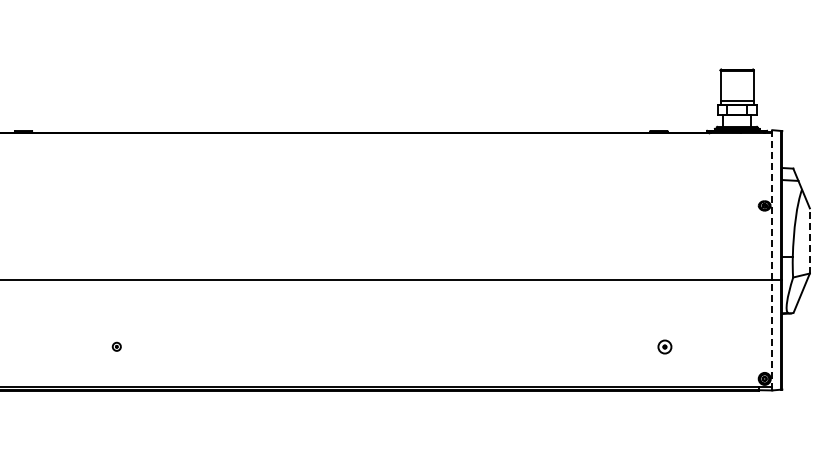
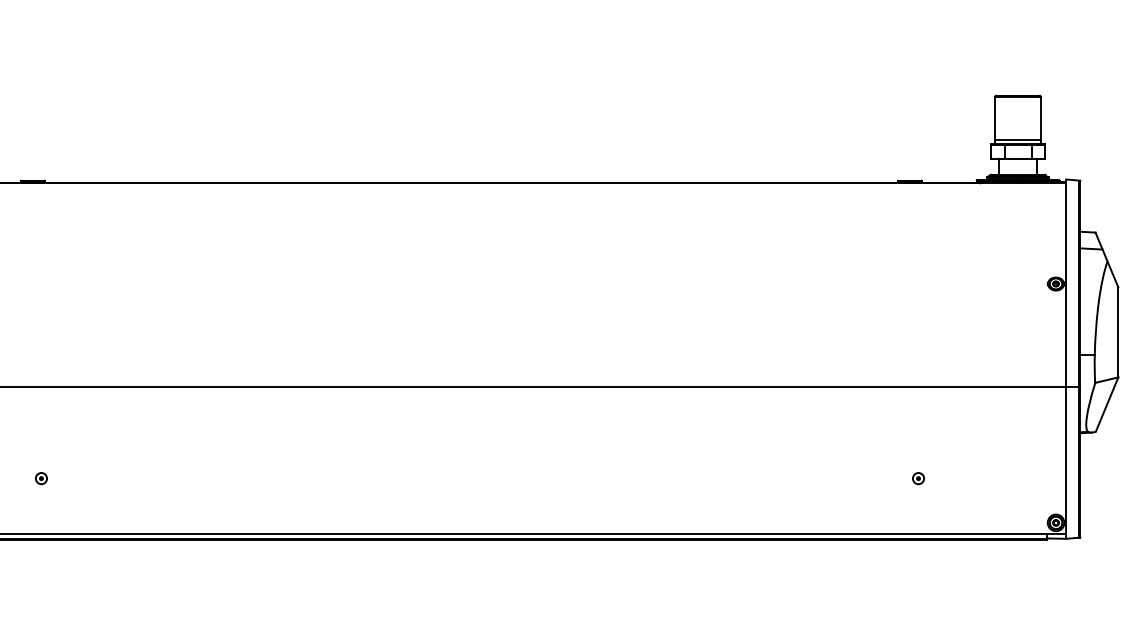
line: (809, 240) -> (1117, 331), dashed -> solid
line: (772, 259) -> (1066, 358), dashed -> solid
part: (116, 346) -> (40, 478), moved
part: (665, 346) -> (919, 478), size x0.62

